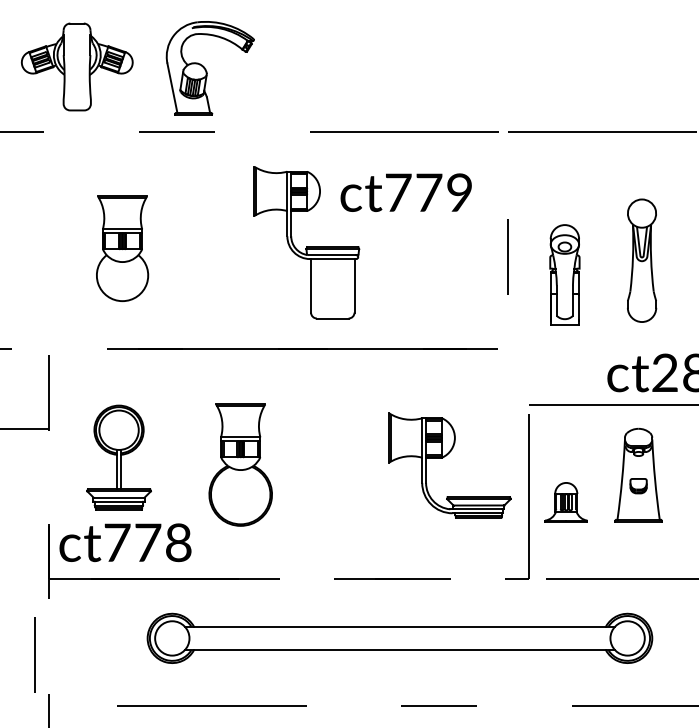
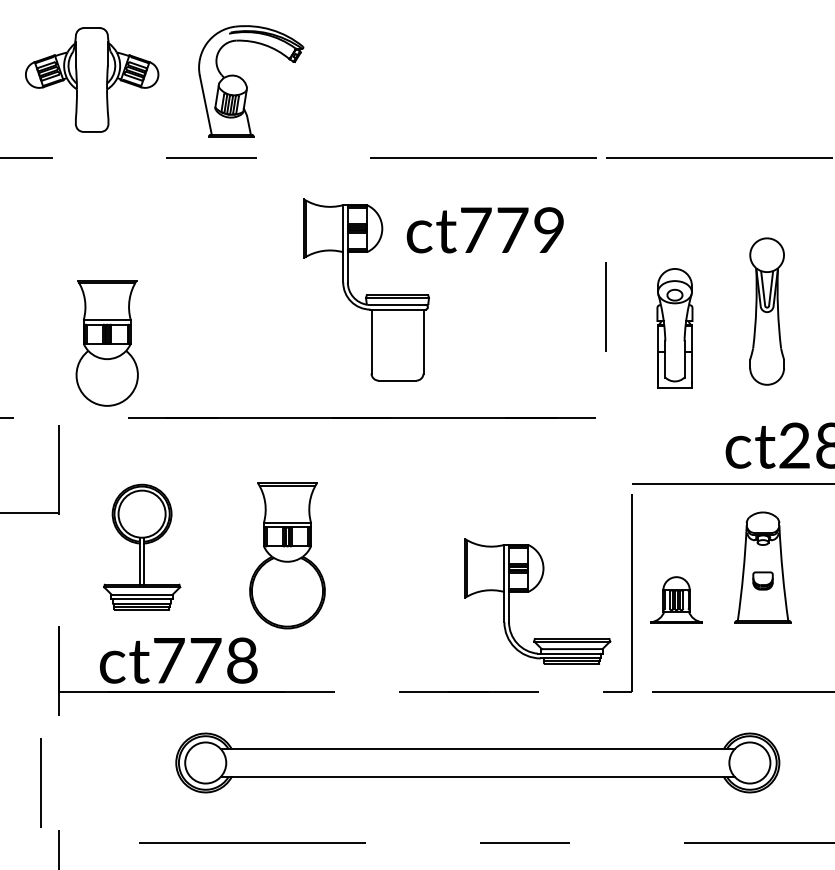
part: (121, 248) -> (106, 343), moved
part: (444, 457) -> (531, 591), moved
text: (125, 542) -> (178, 660), moved

